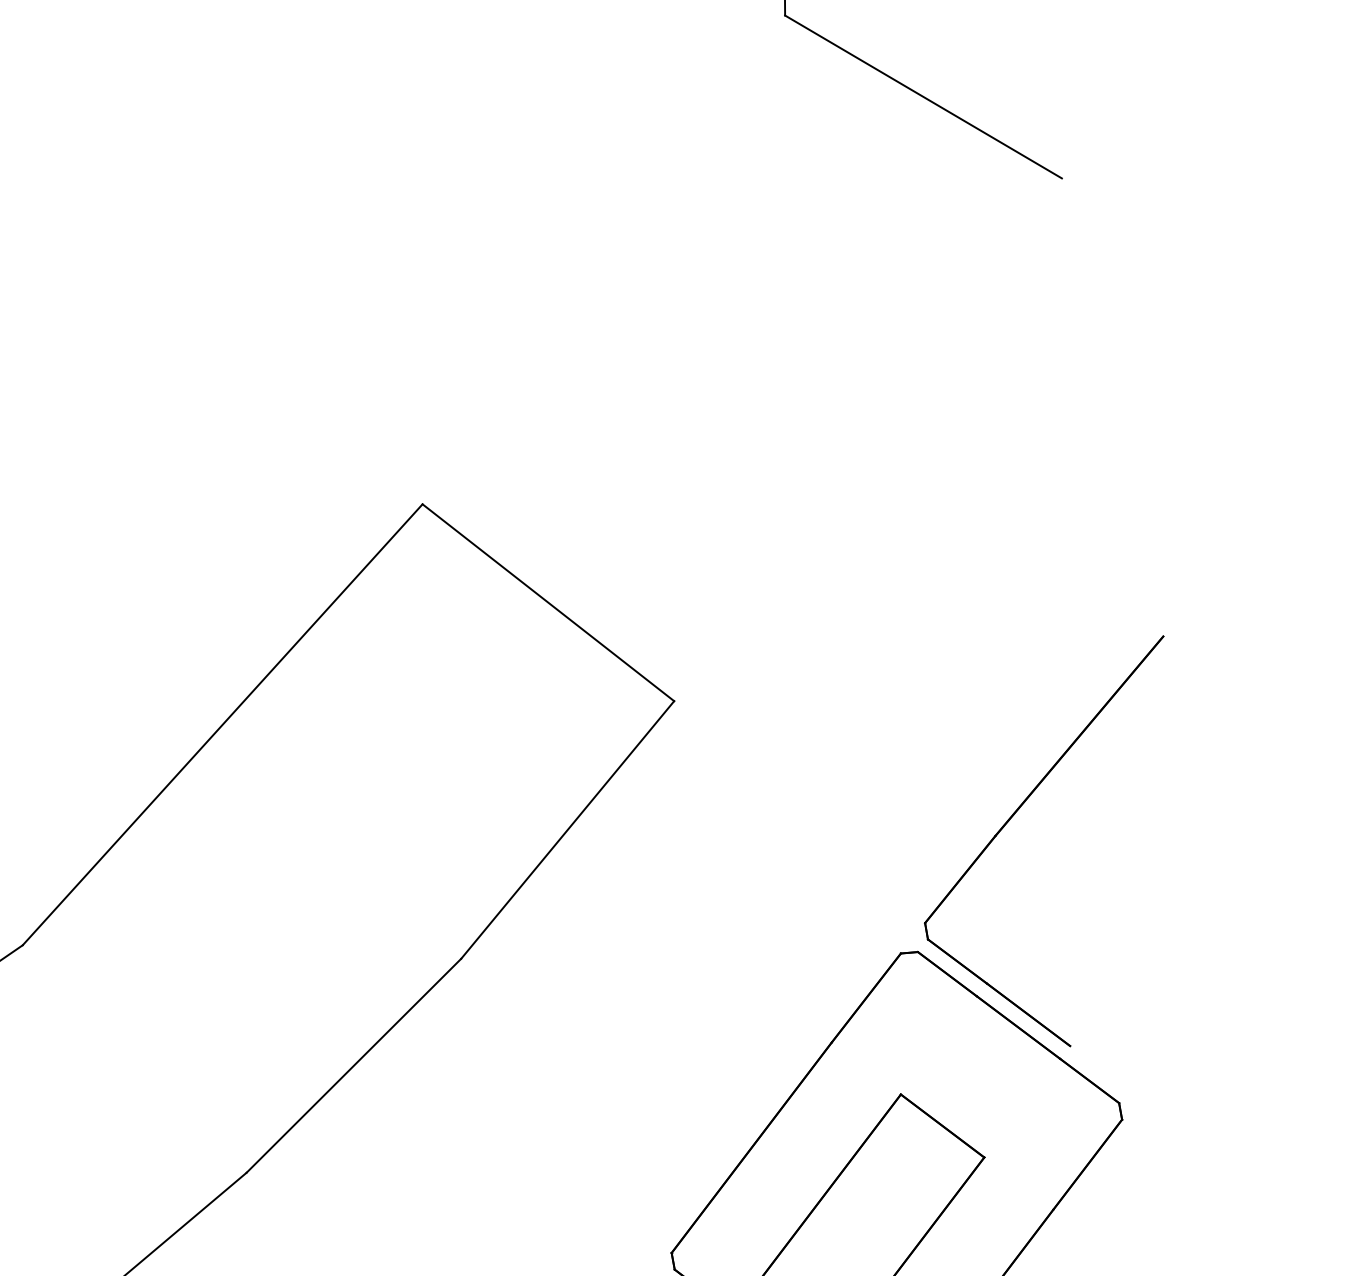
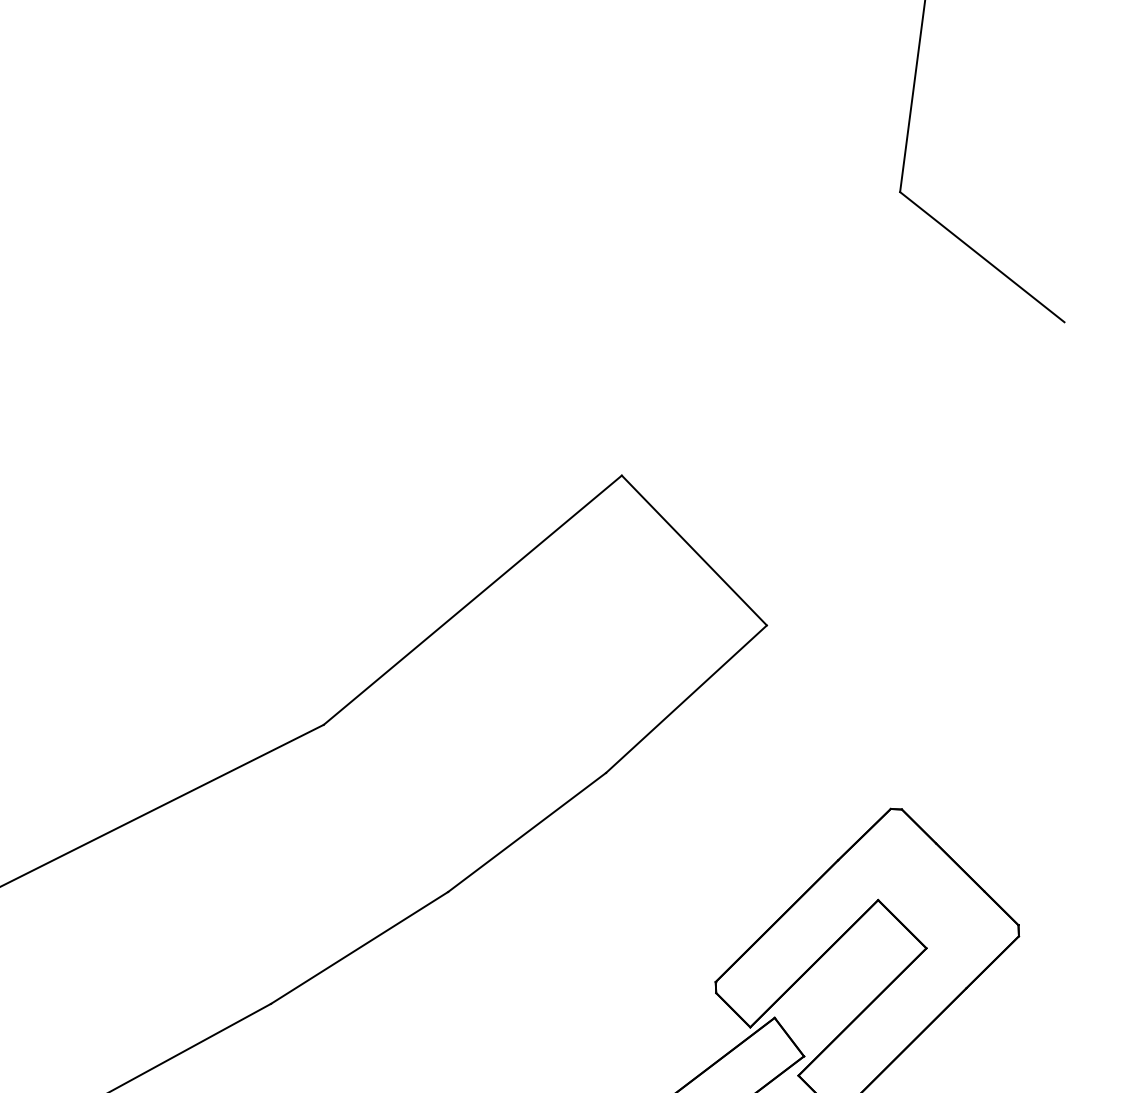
part: (1013, 818) -> (975, 731), removed

